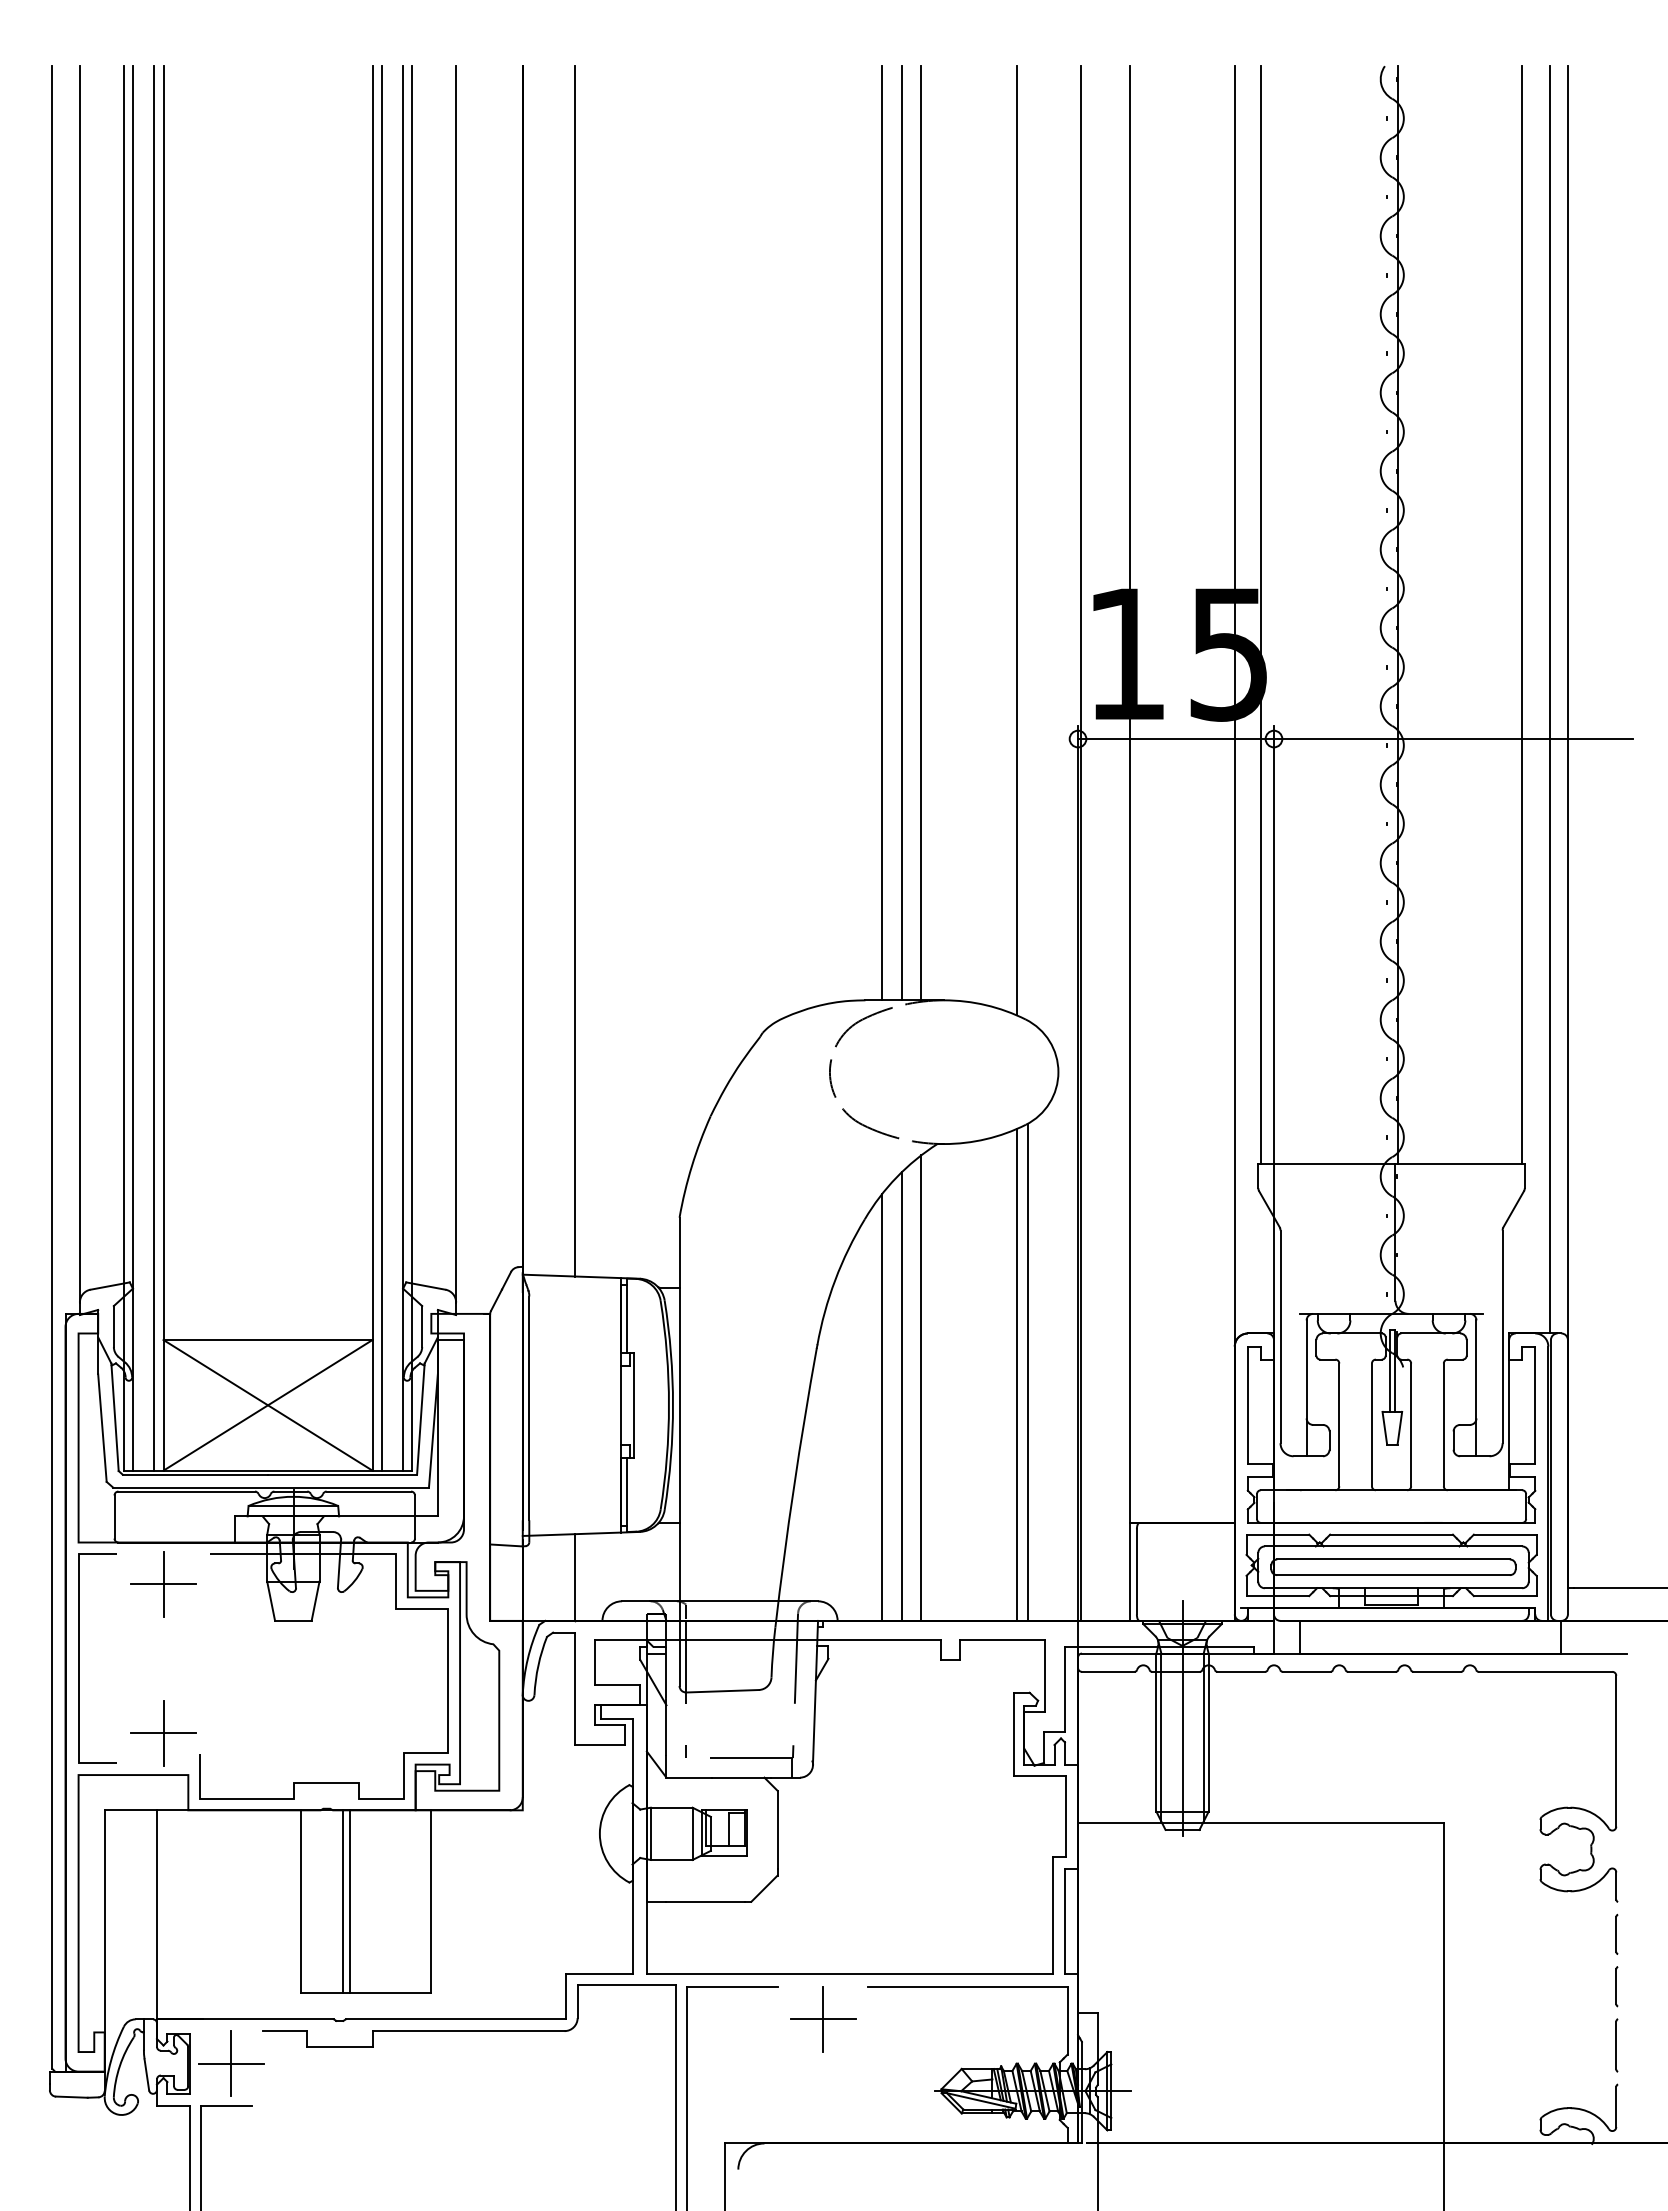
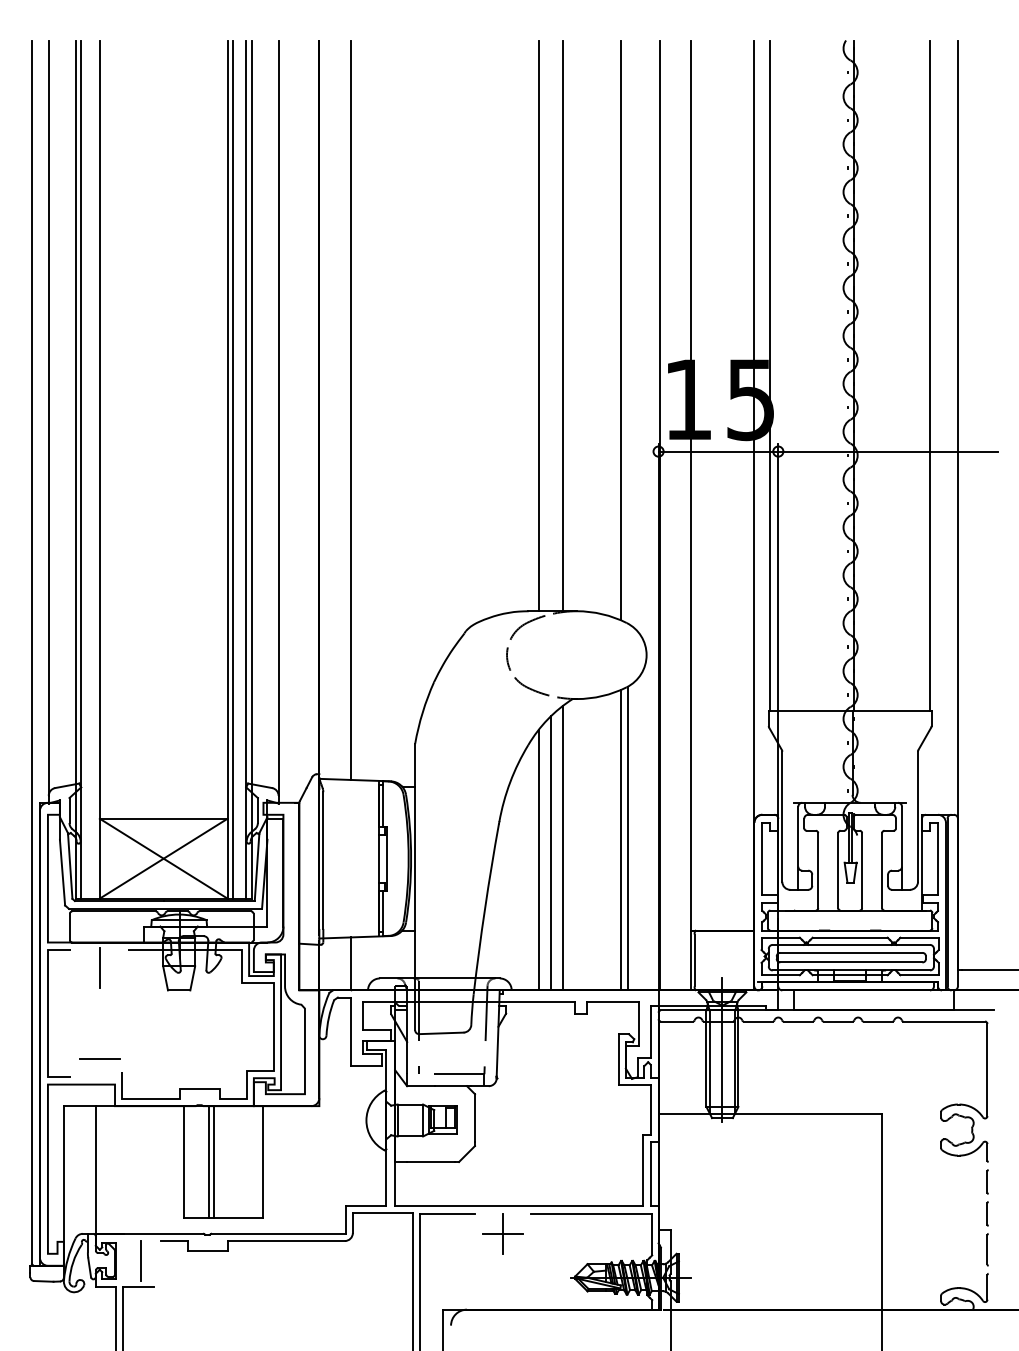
line: (901, 532) -> (550, 325), removed
line: (1549, 699) -> (946, 427), removed
line: (154, 768) -> (94, 469), removed
line: (162, 1585) -> (99, 968), removed
line: (162, 1733) -> (99, 1059), removed
line: (231, 2062) -> (141, 1260), removed

